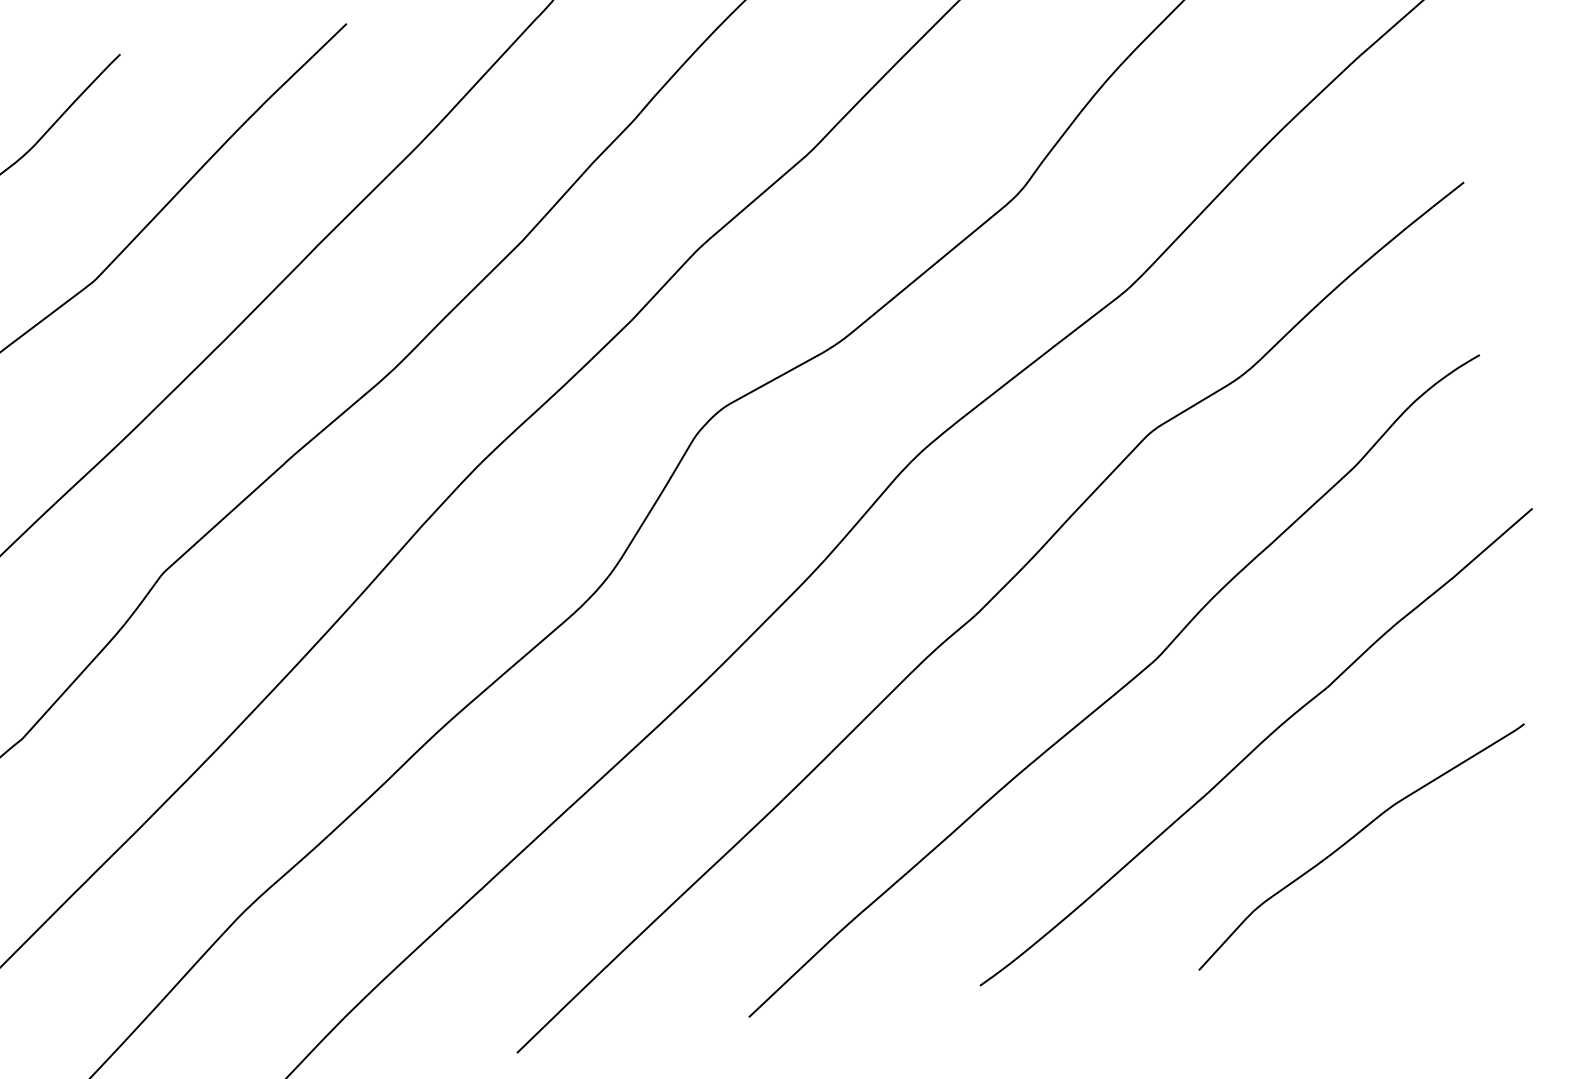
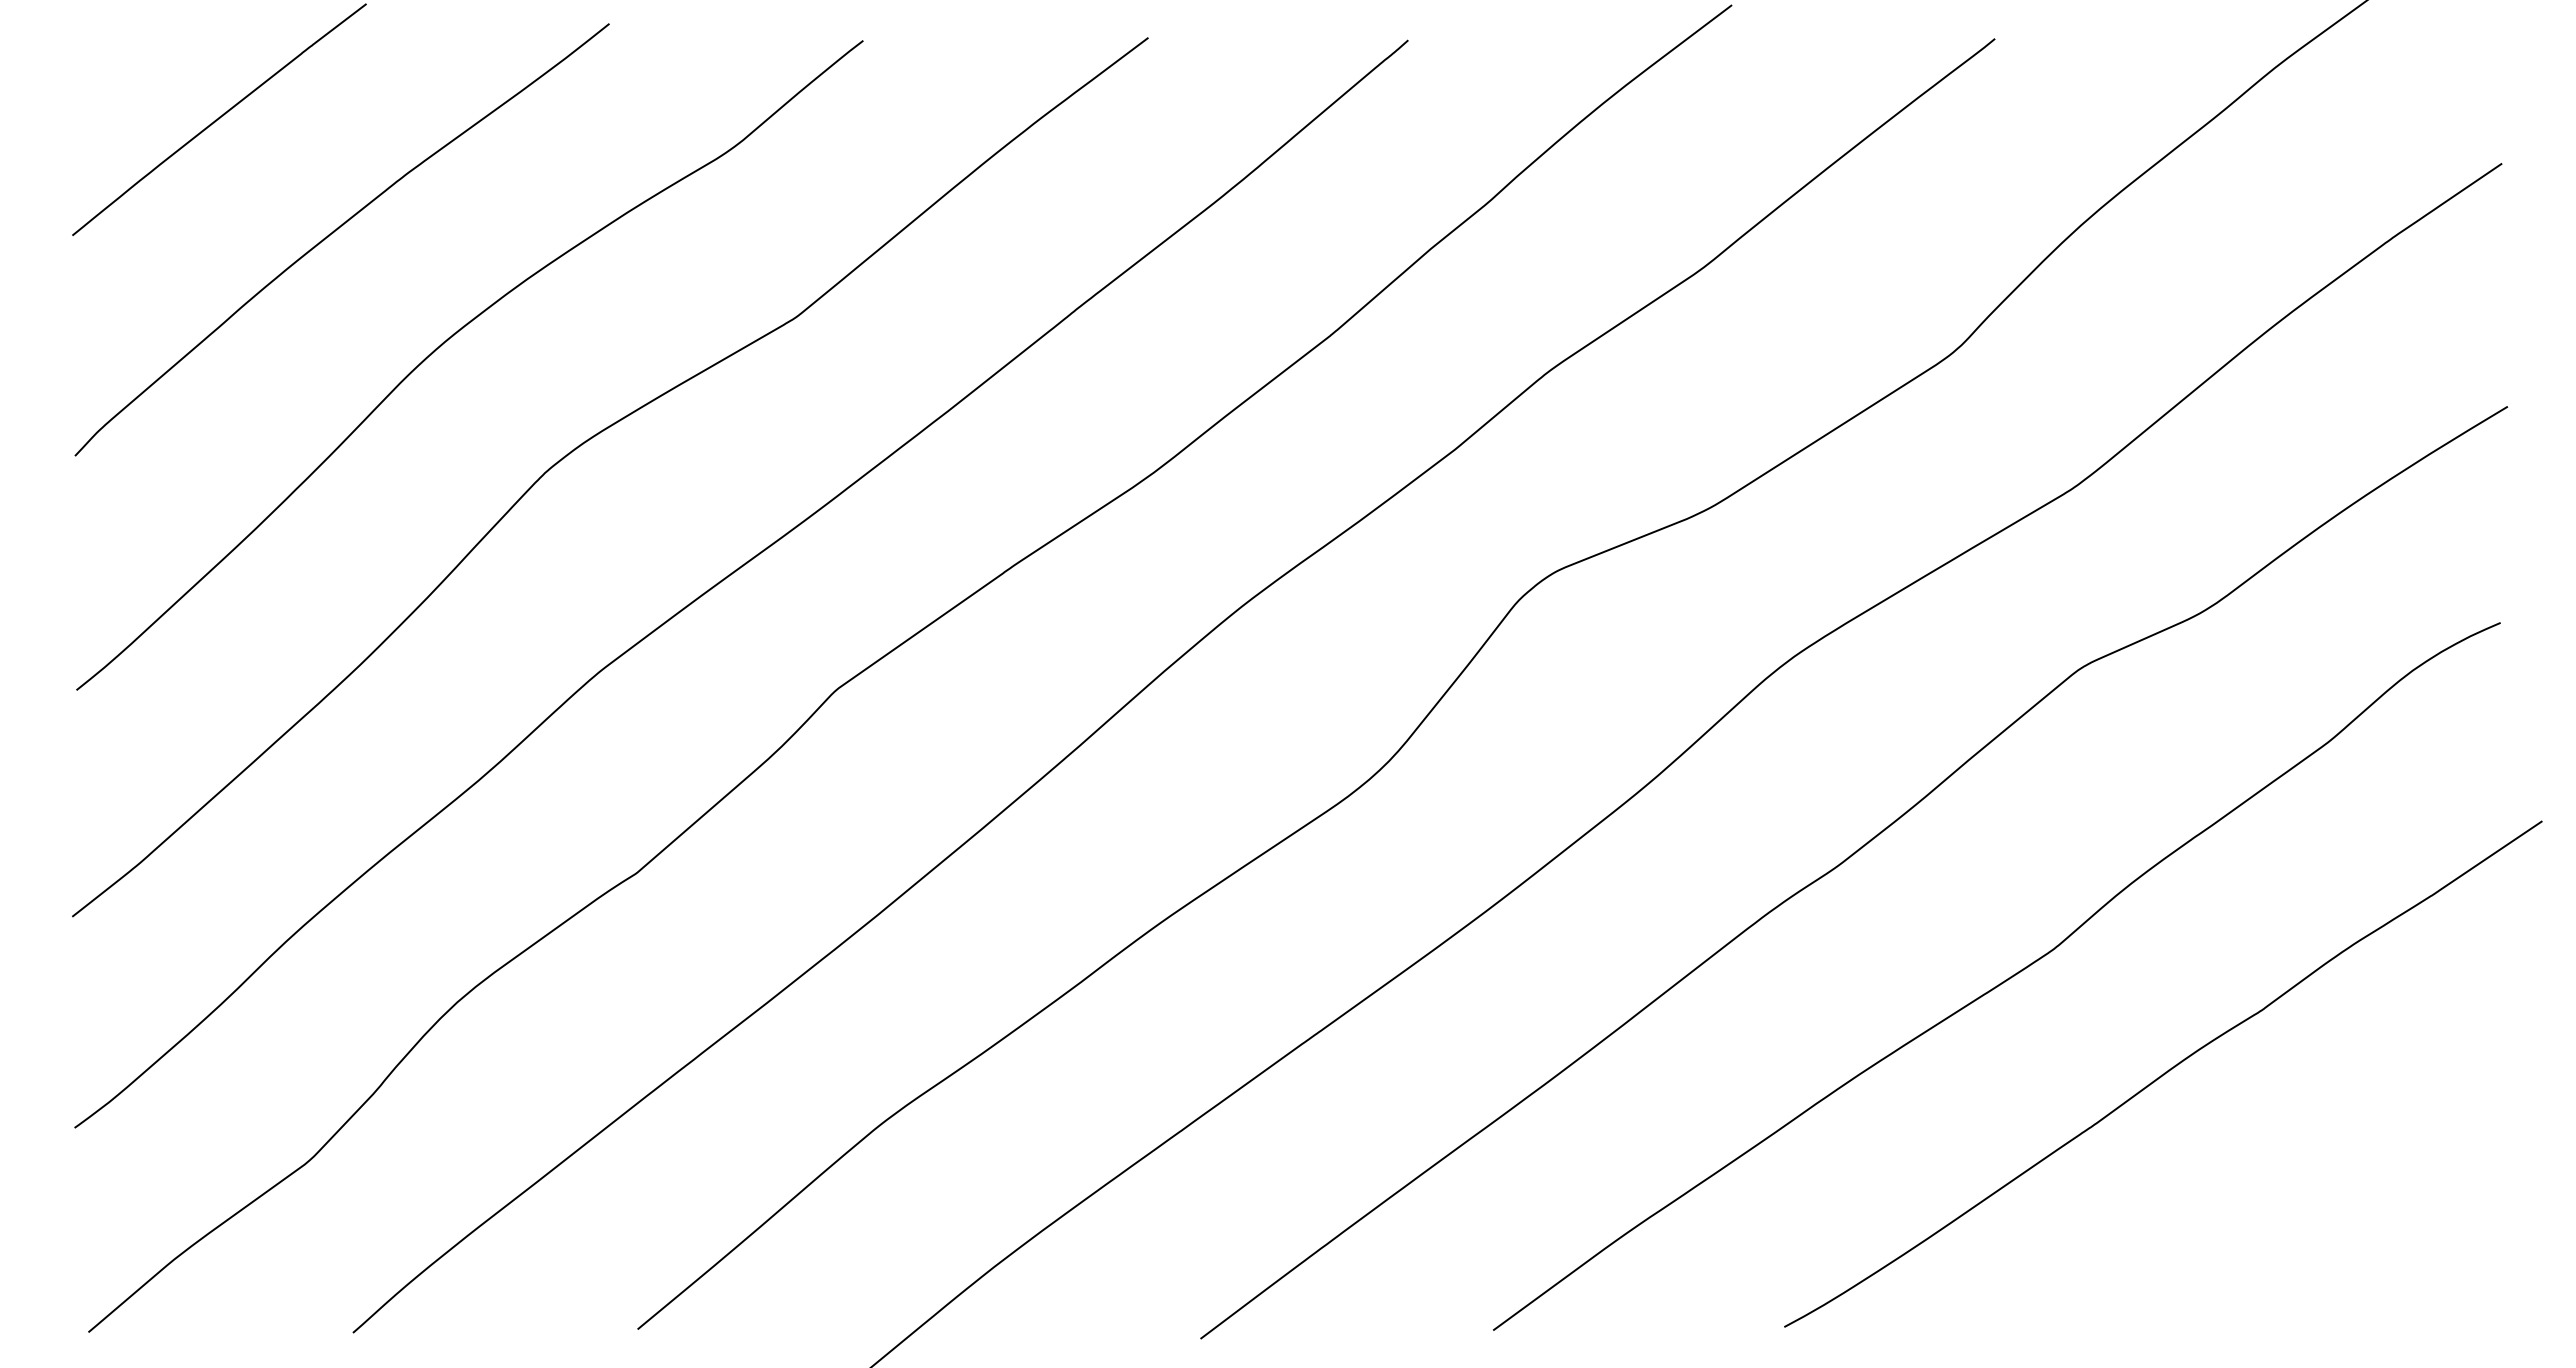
curve: (1352, 838) -> (2268, 1202), removed

